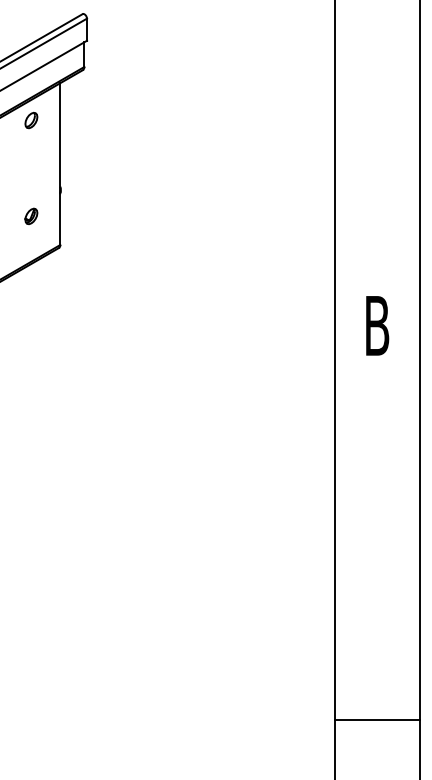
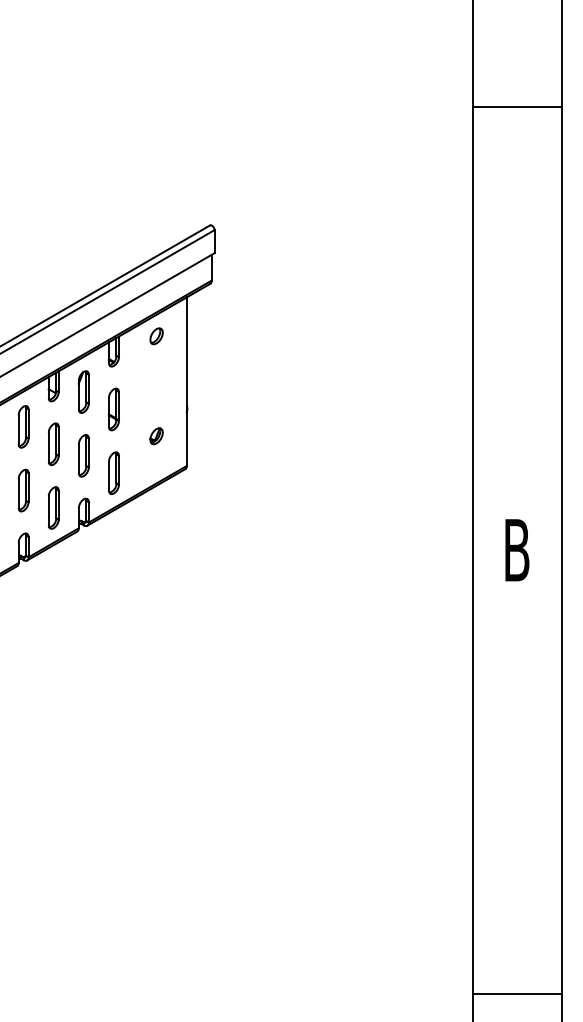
line: (376, 719) -> (516, 993), moved

